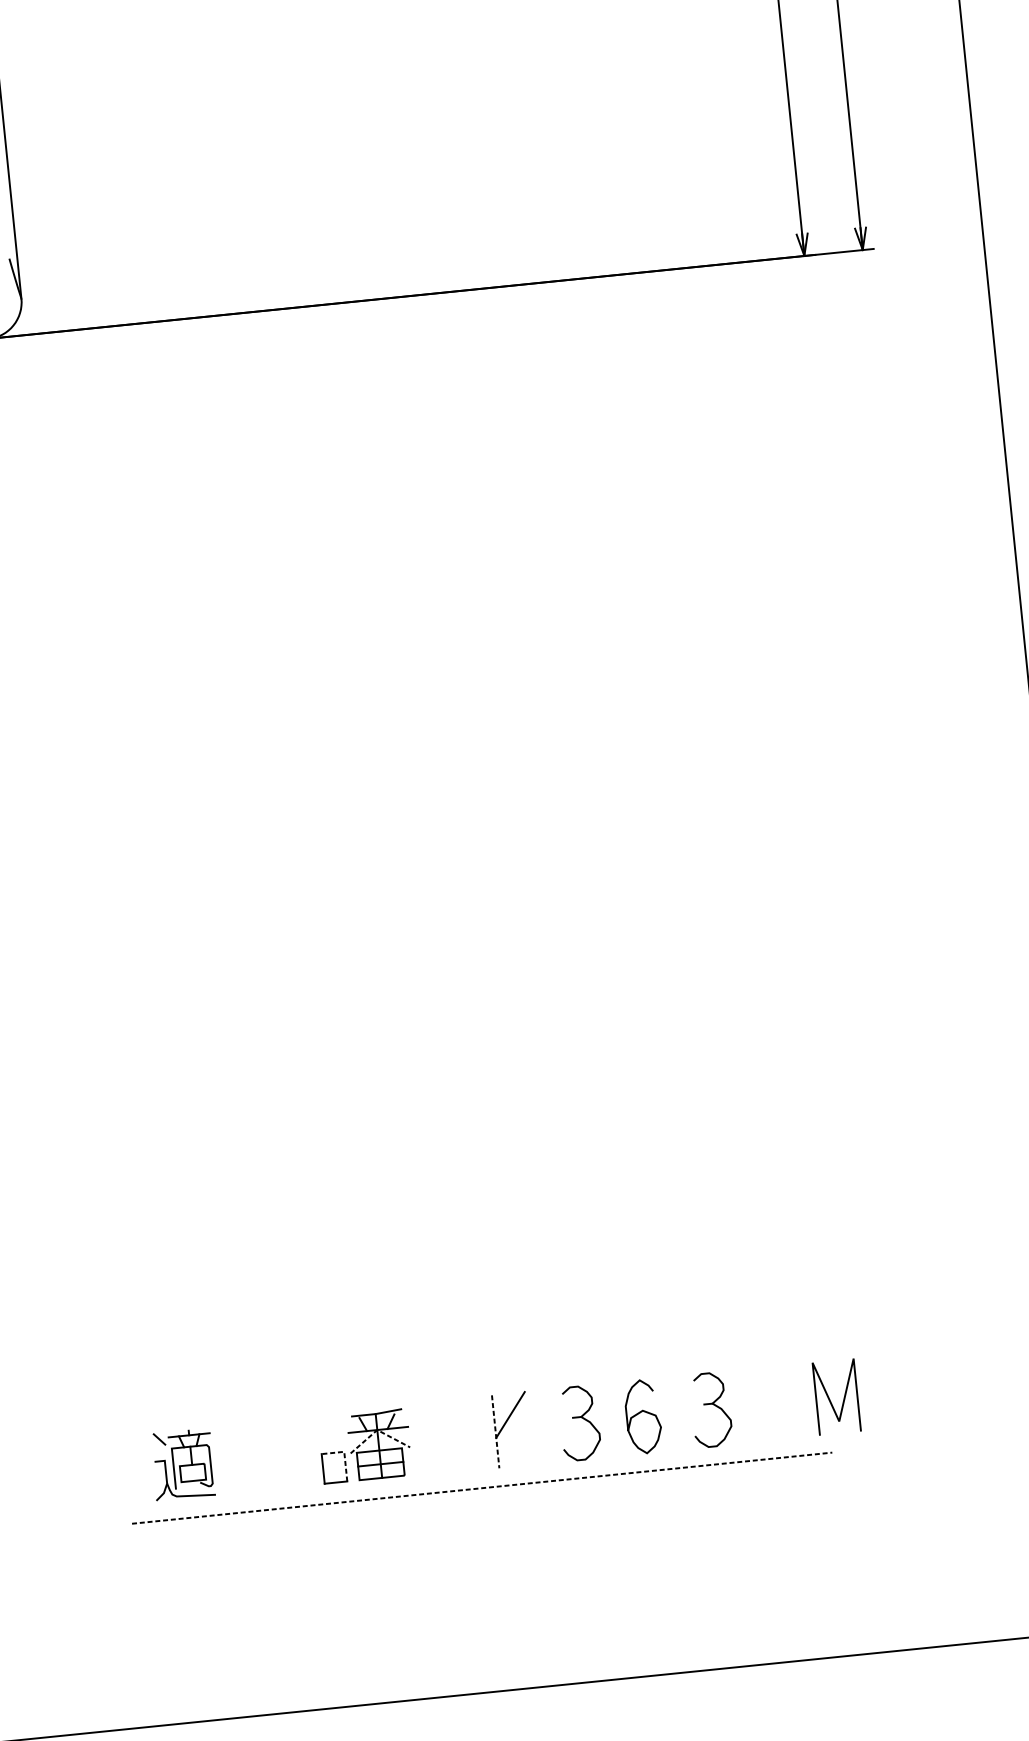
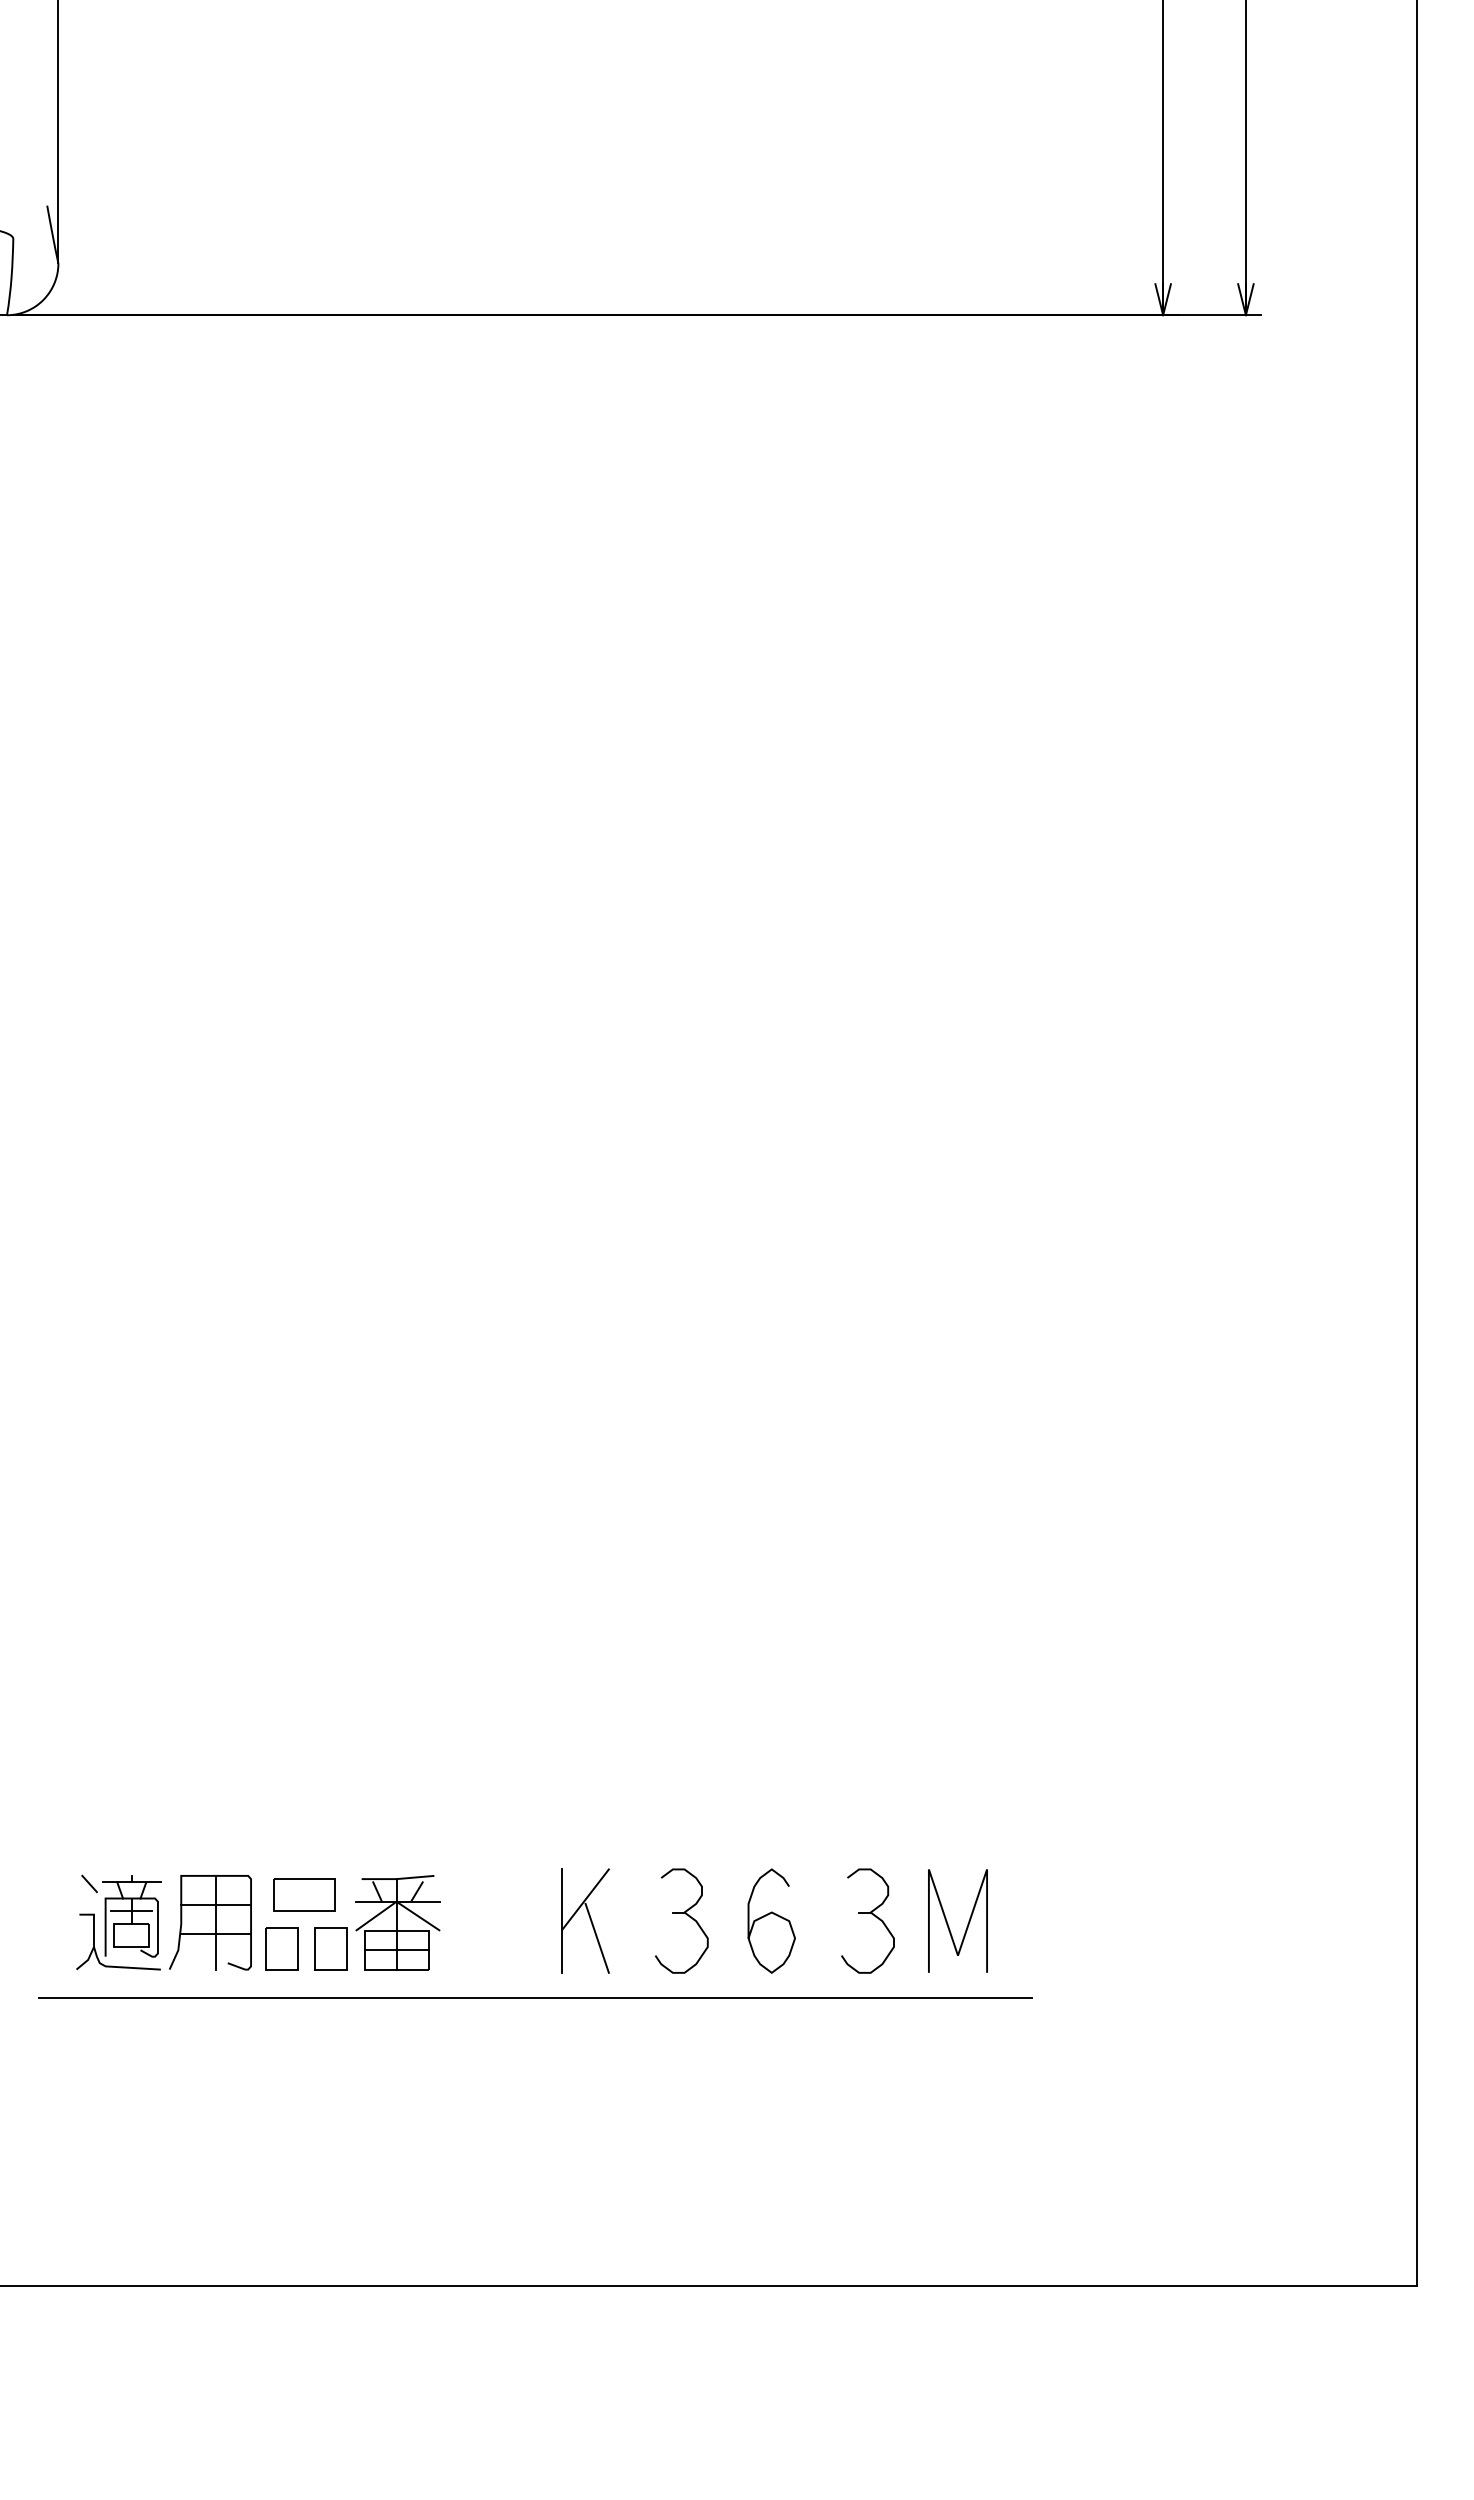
line: (830, 1399) -> (948, 1923), moved
line: (378, 1430) -> (397, 1902), dashed -> solid
part: (311, 1431) -> (304, 1894), added
line: (495, 1432) -> (562, 1921), dashed -> solid
line: (520, 1440) -> (596, 1937), added
line: (191, 1455) -> (131, 1911), added
line: (344, 1455) -> (347, 1932), dashed -> solid
part: (247, 1458) -> (210, 1922), added
part: (299, 1471) -> (281, 1948), added
line: (482, 1488) -> (535, 1998), dashed -> solid

